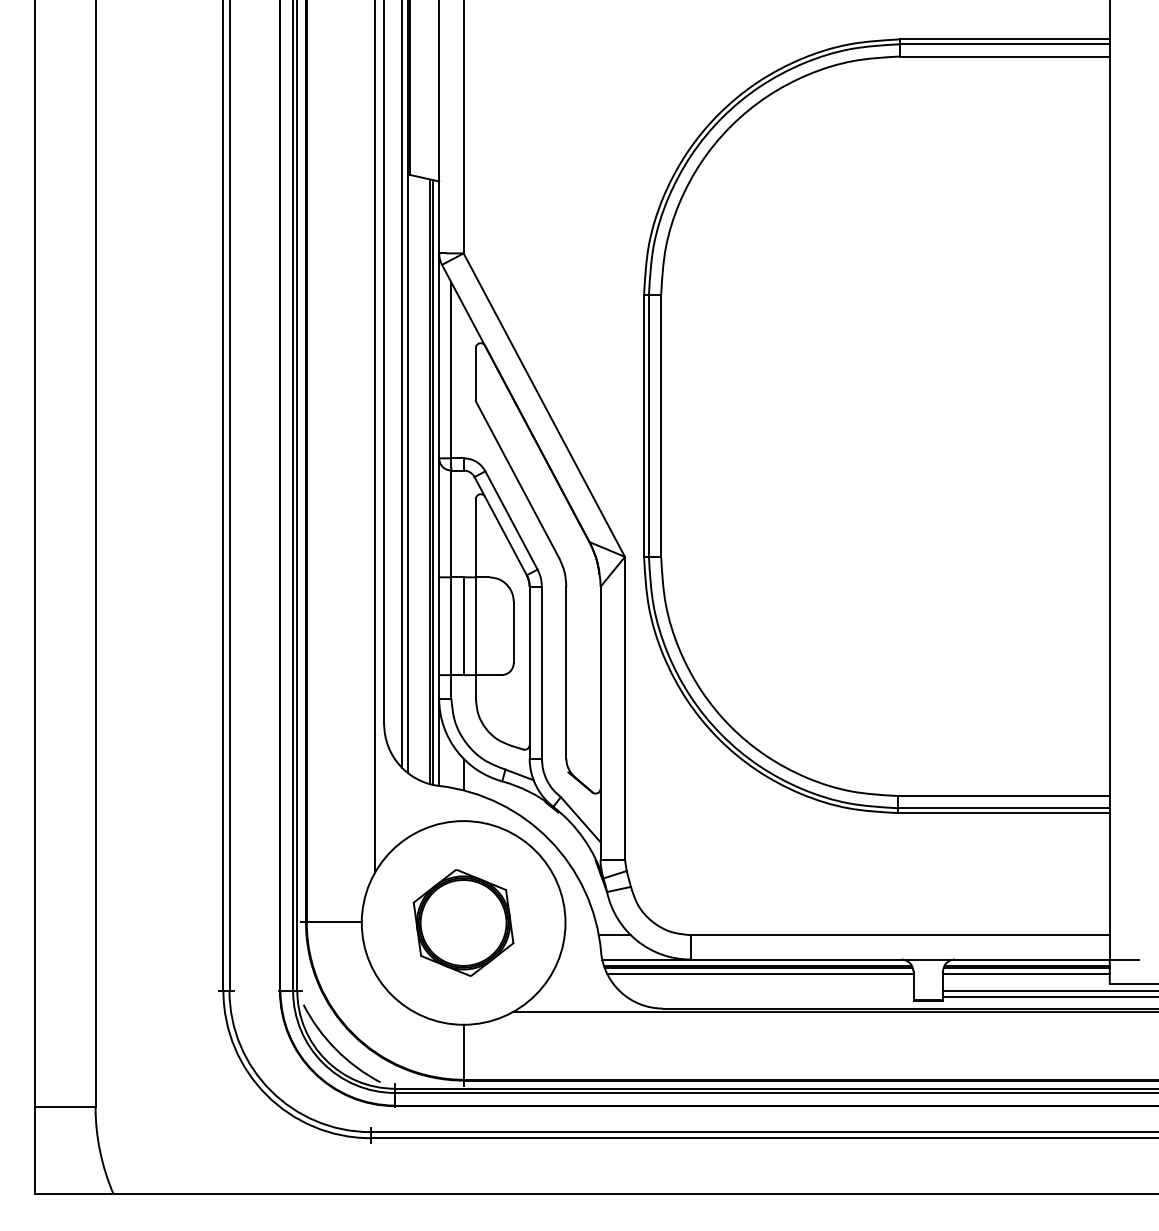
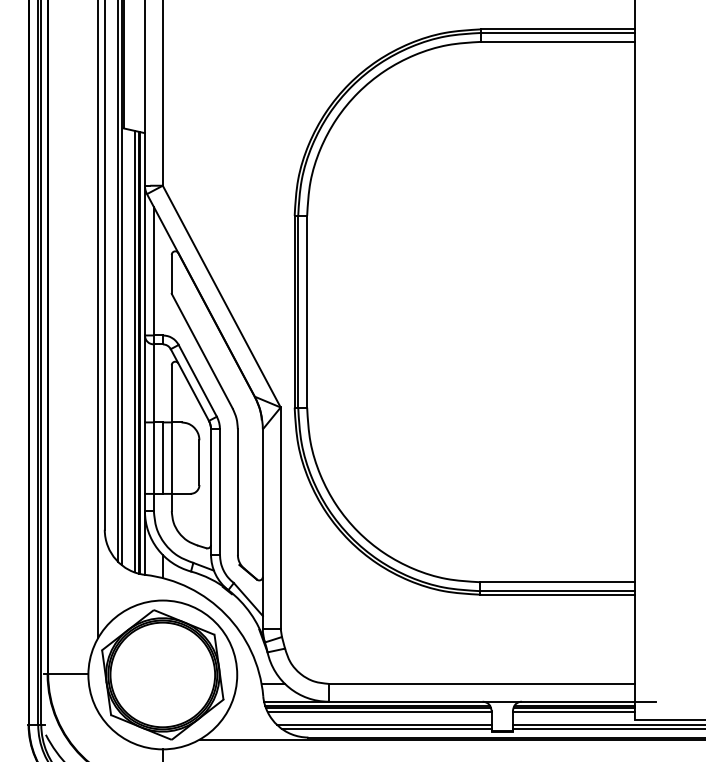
line: (425, 480) -> (134, 351), added
part: (463, 922) -> (162, 674), size x1.67
line: (766, 991) -> (384, 725), added
line: (769, 996) -> (386, 728), added

